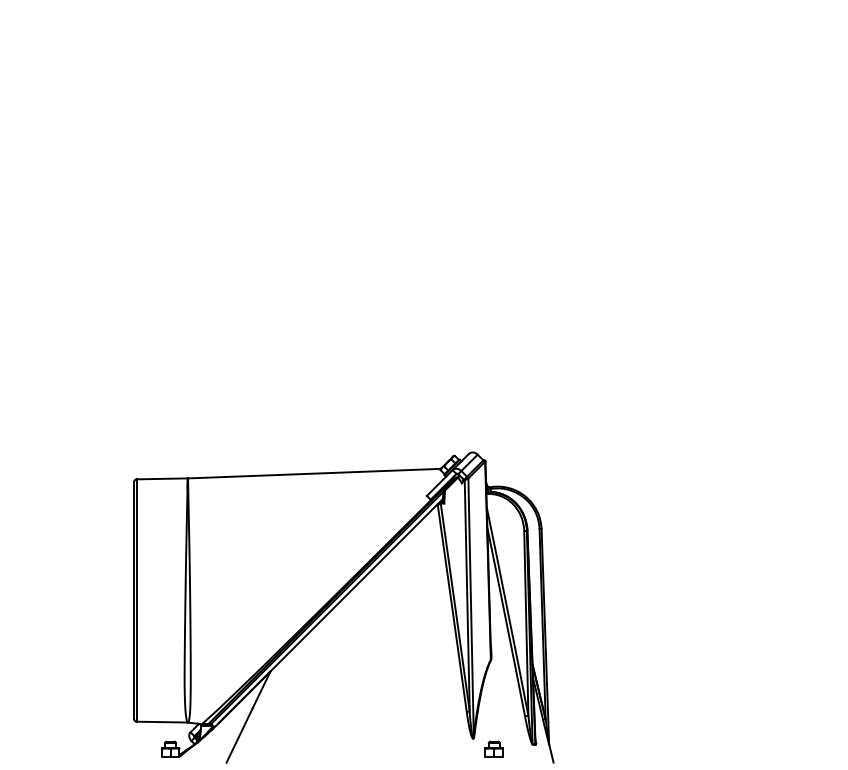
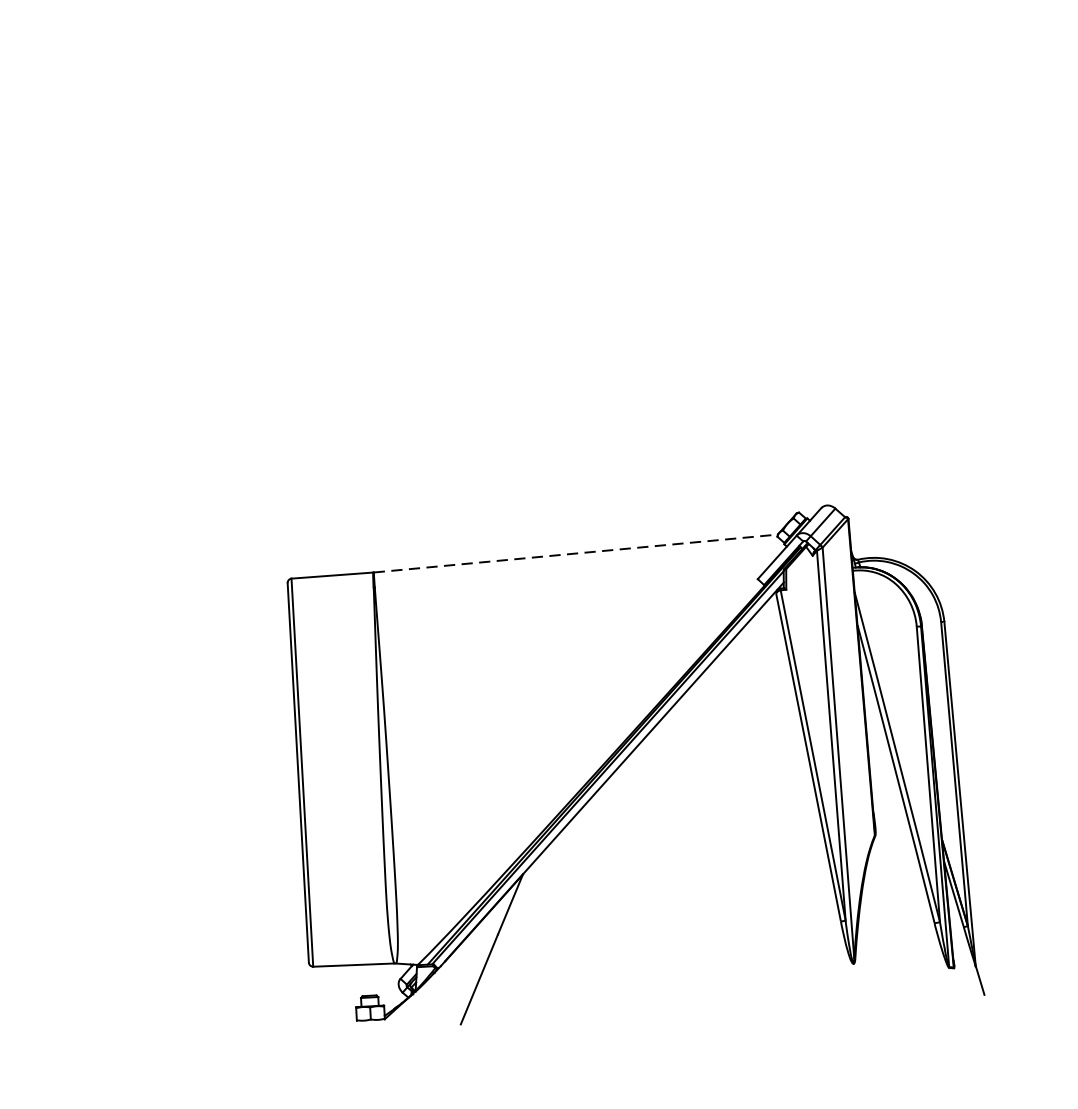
line: (314, 473) -> (575, 553), solid -> dashed
part: (493, 748) -> (887, 977), removed

